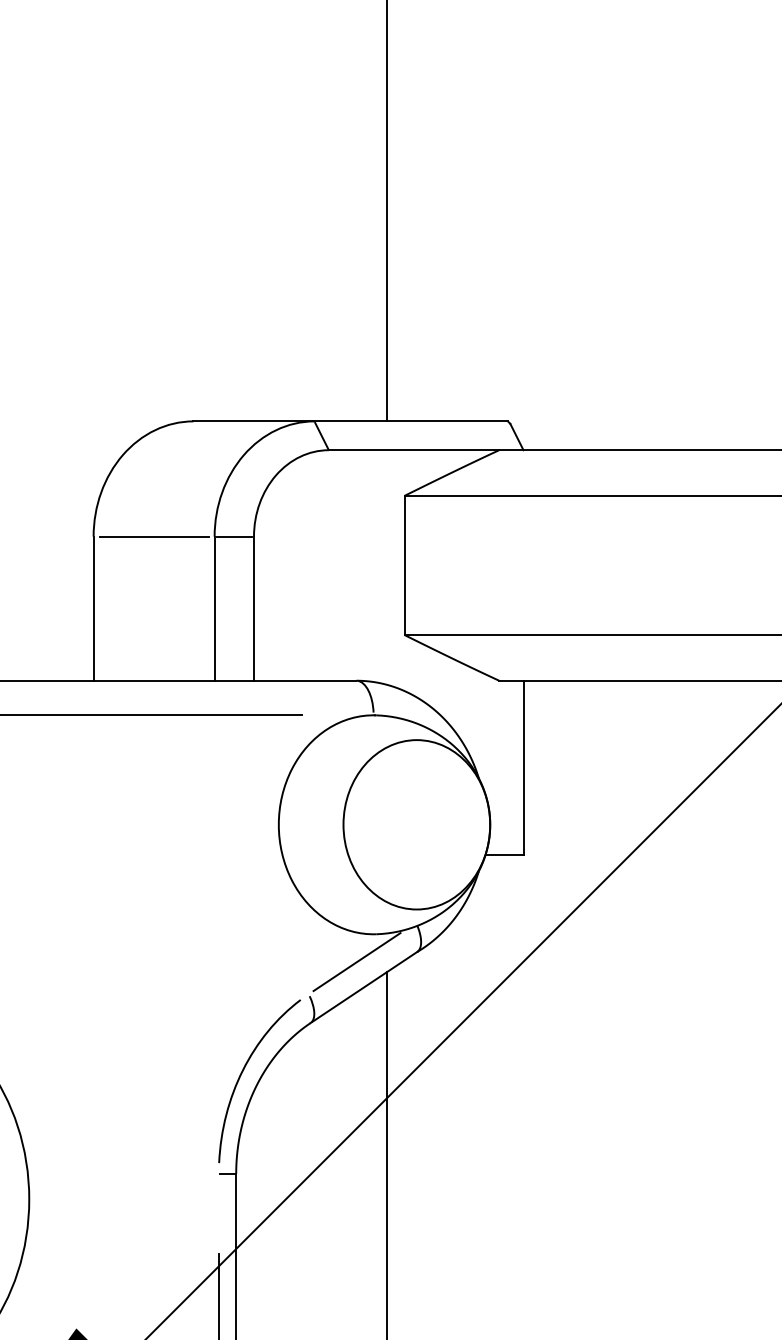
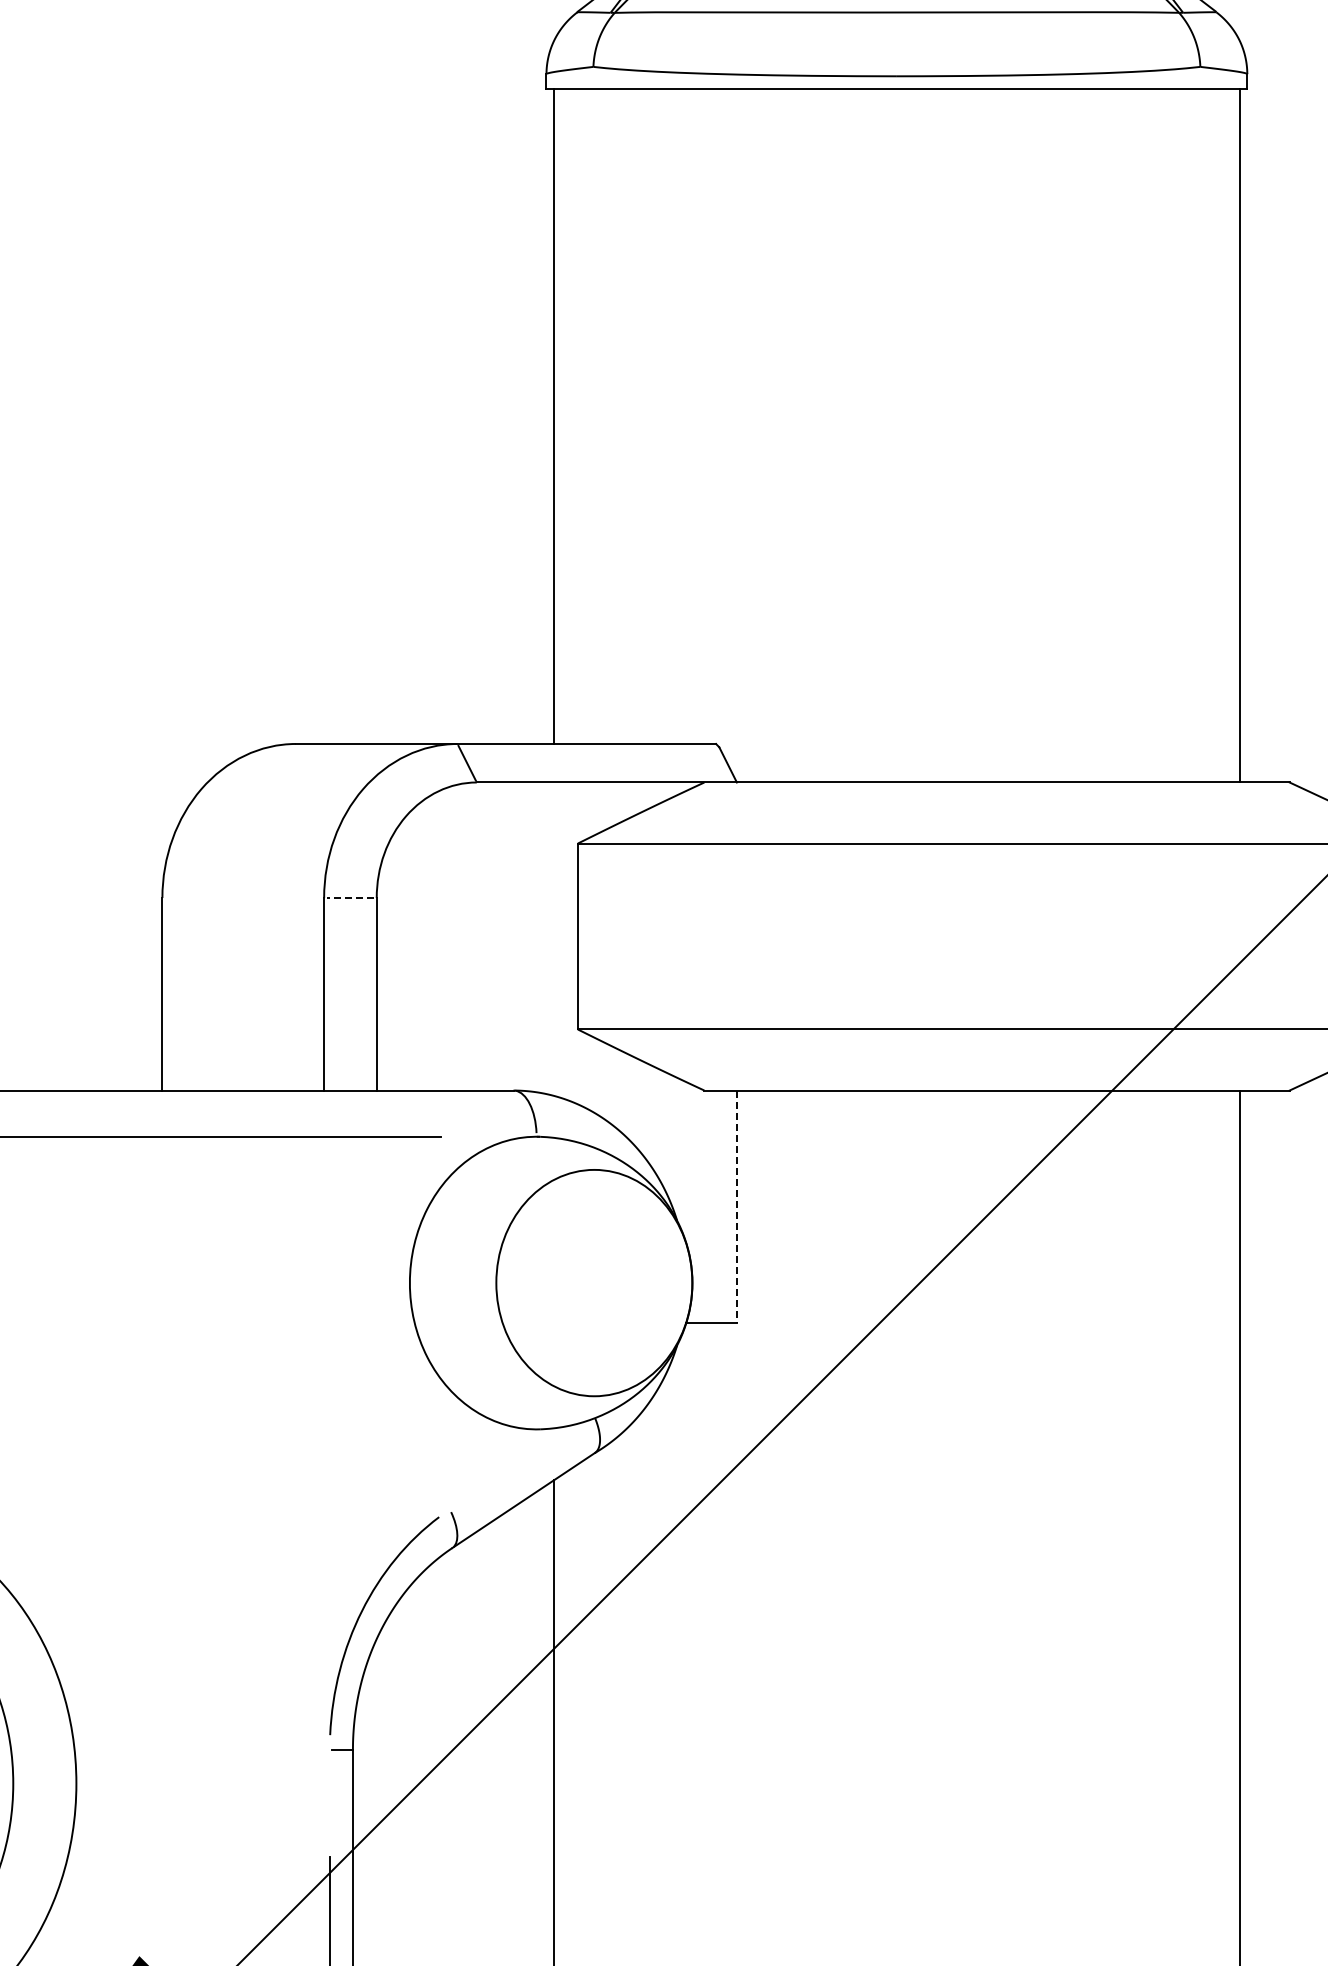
line: (154, 537) -> (243, 898), removed
line: (234, 537) -> (350, 898), solid -> dashed
line: (523, 768) -> (736, 1207), solid -> dashed
line: (357, 962) -> (514, 1466), removed

